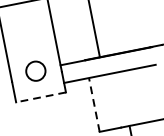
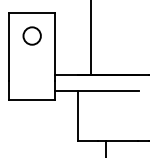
circle: (34, 70) -> (31, 35), moved
line: (41, 97) -> (32, 100), dashed -> solid
line: (94, 105) -> (78, 116), dashed -> solid

